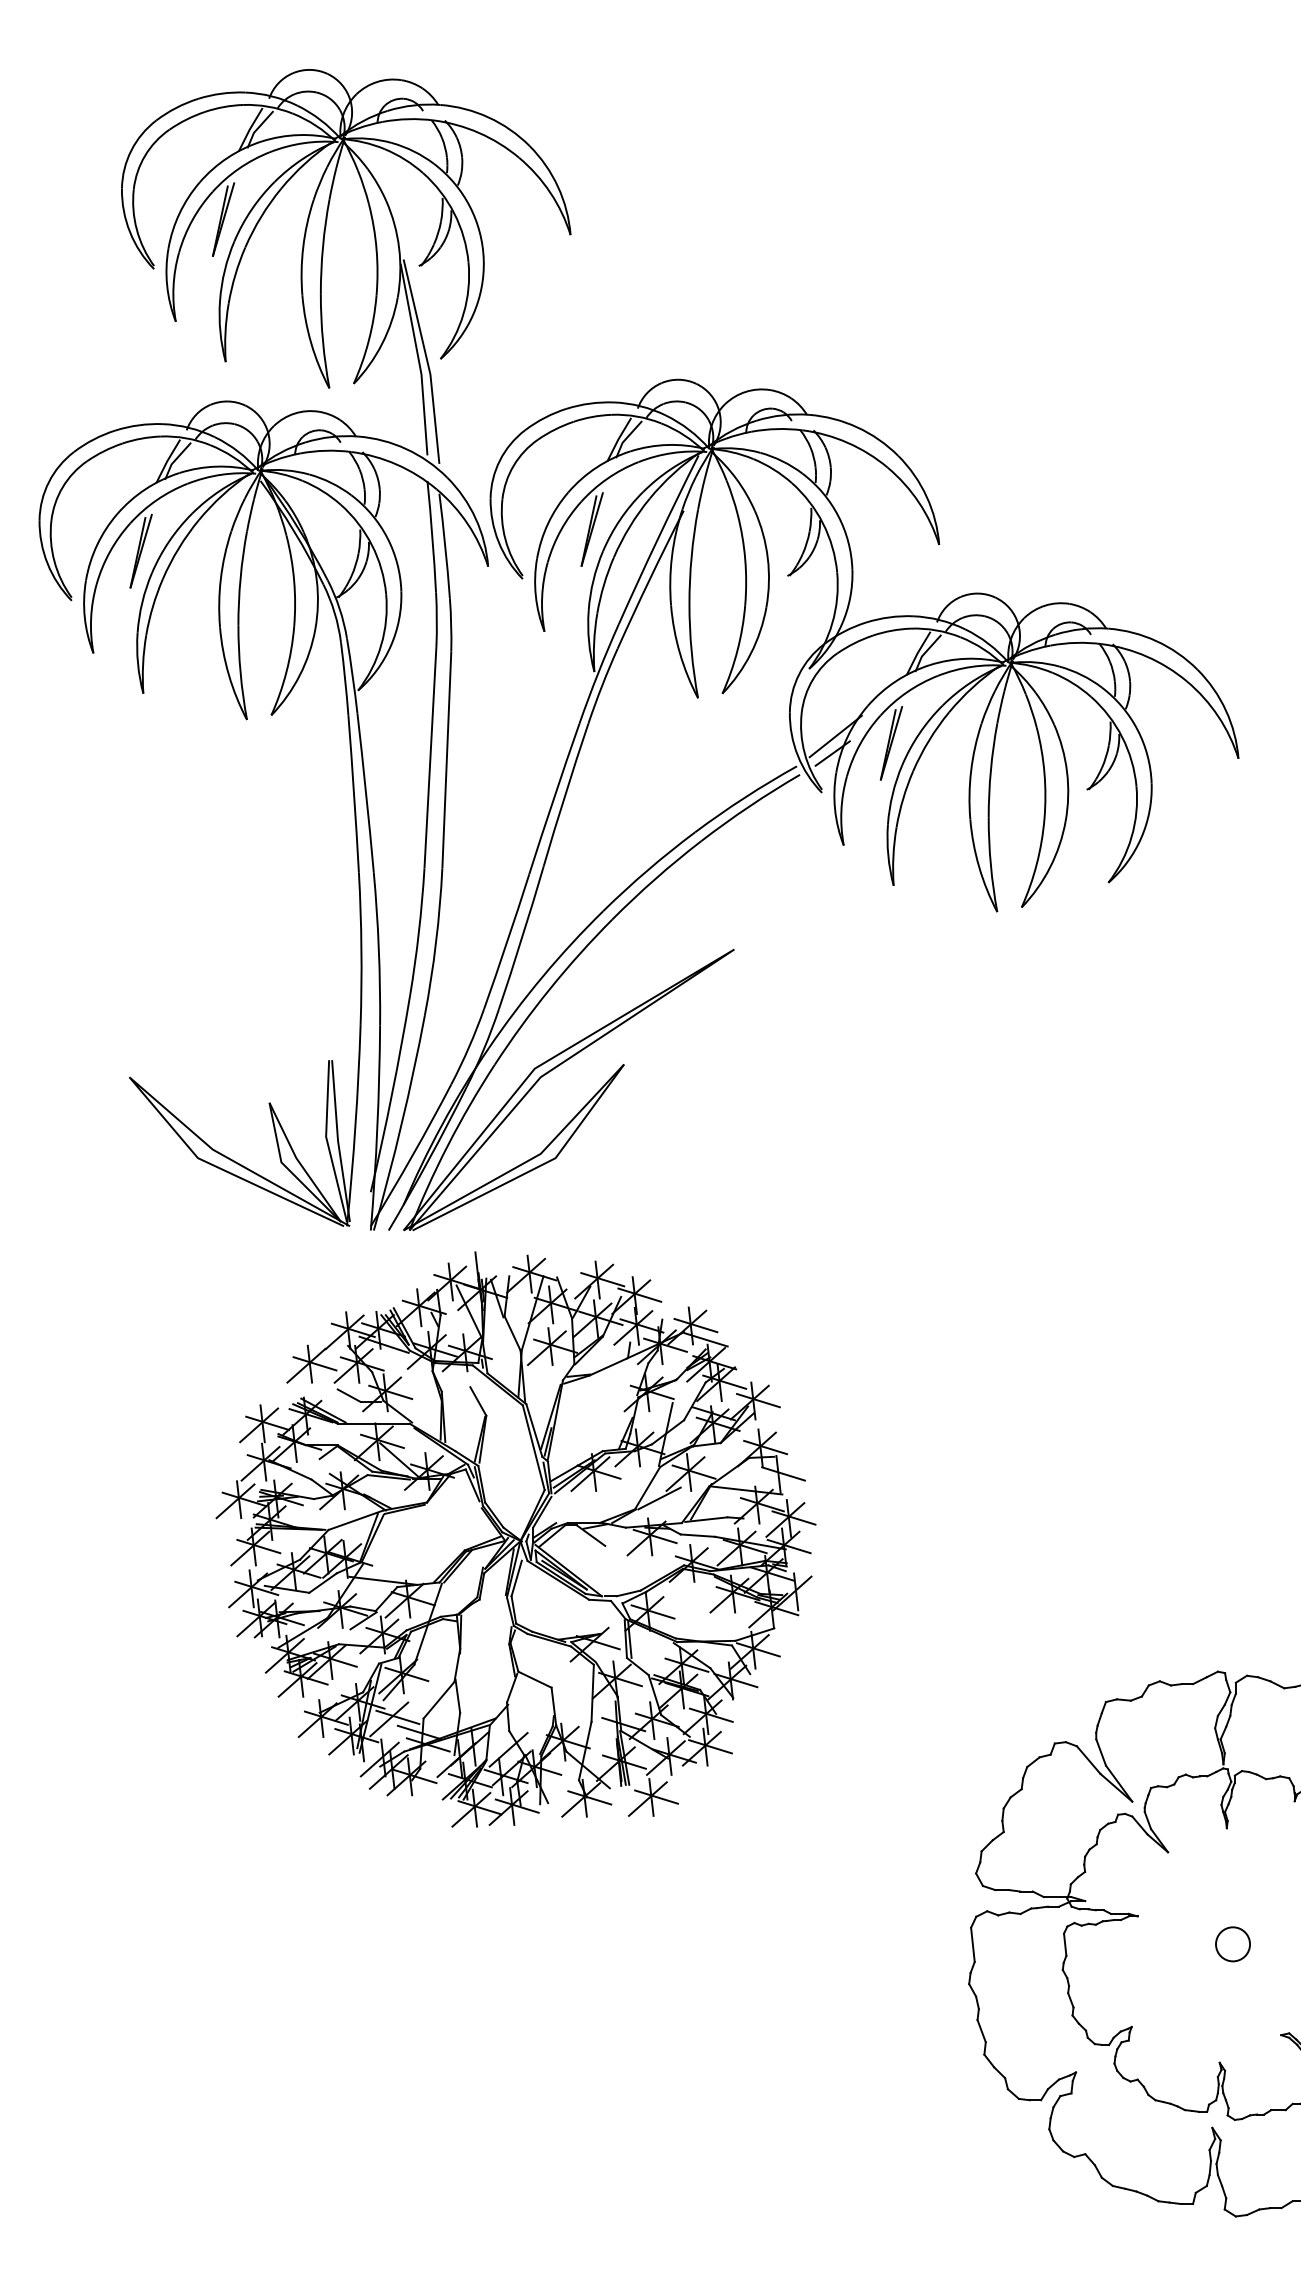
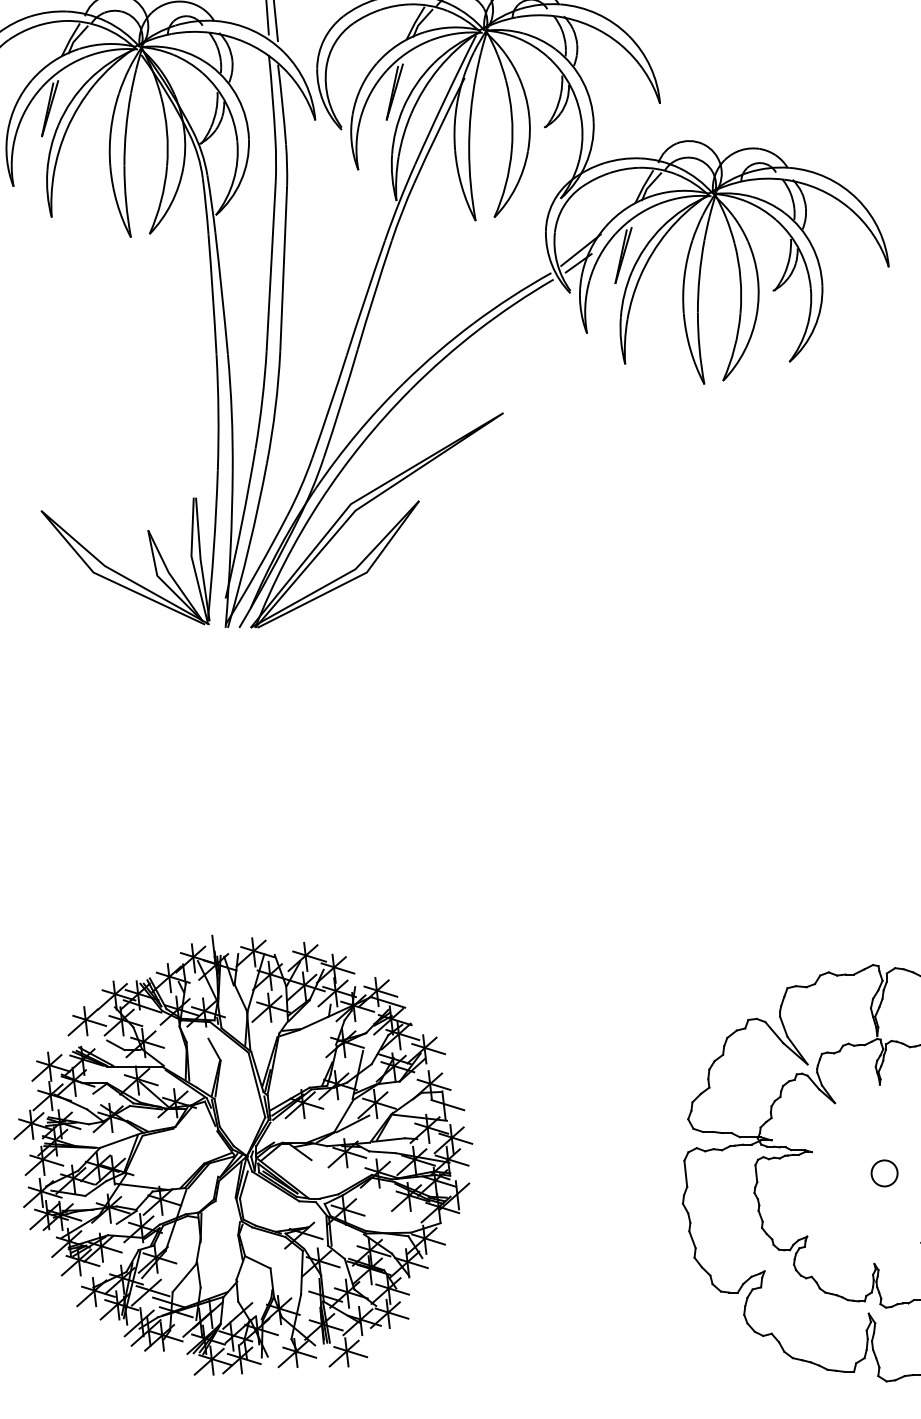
part: (515, 1539) -> (242, 1155), moved

